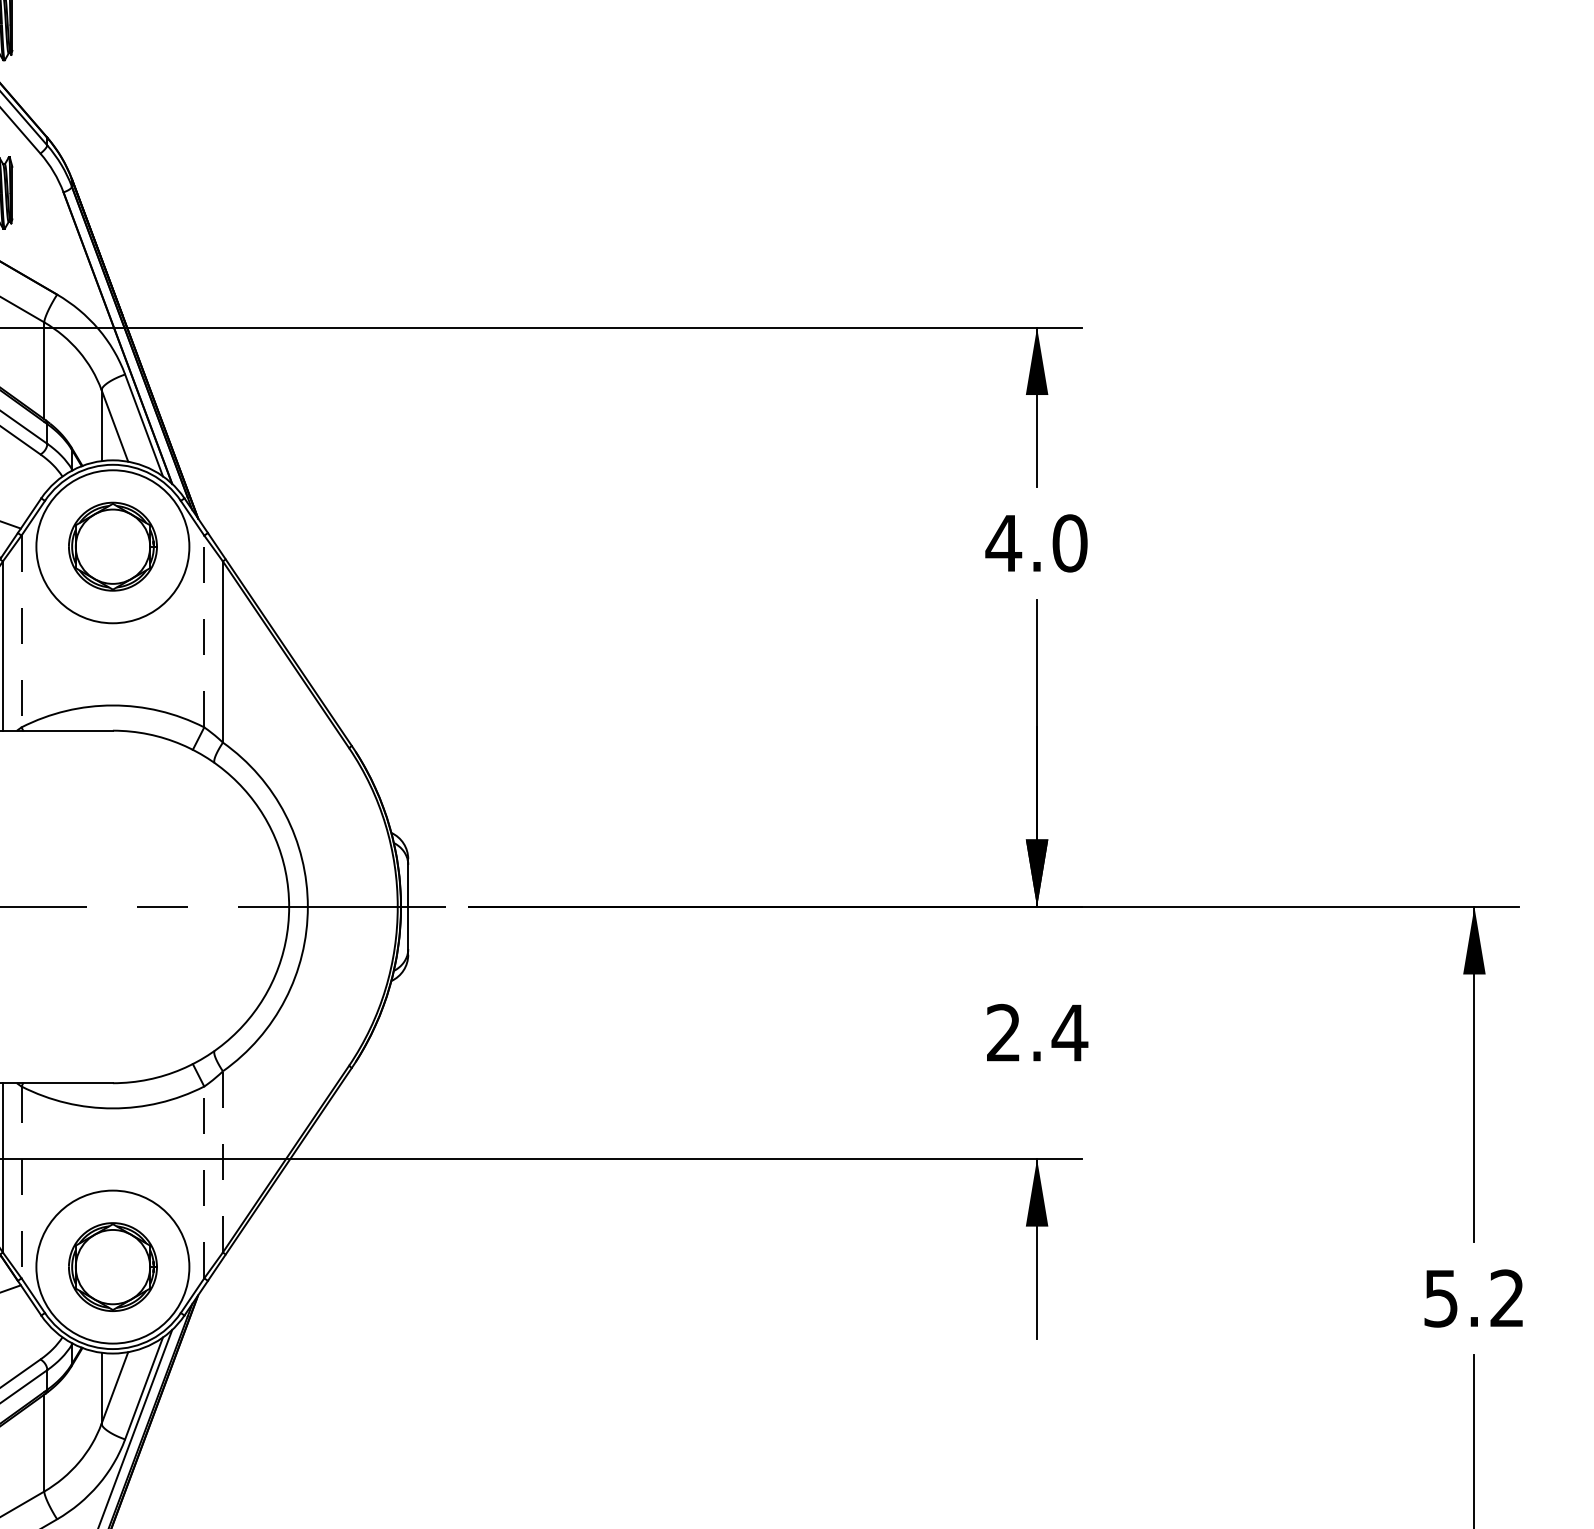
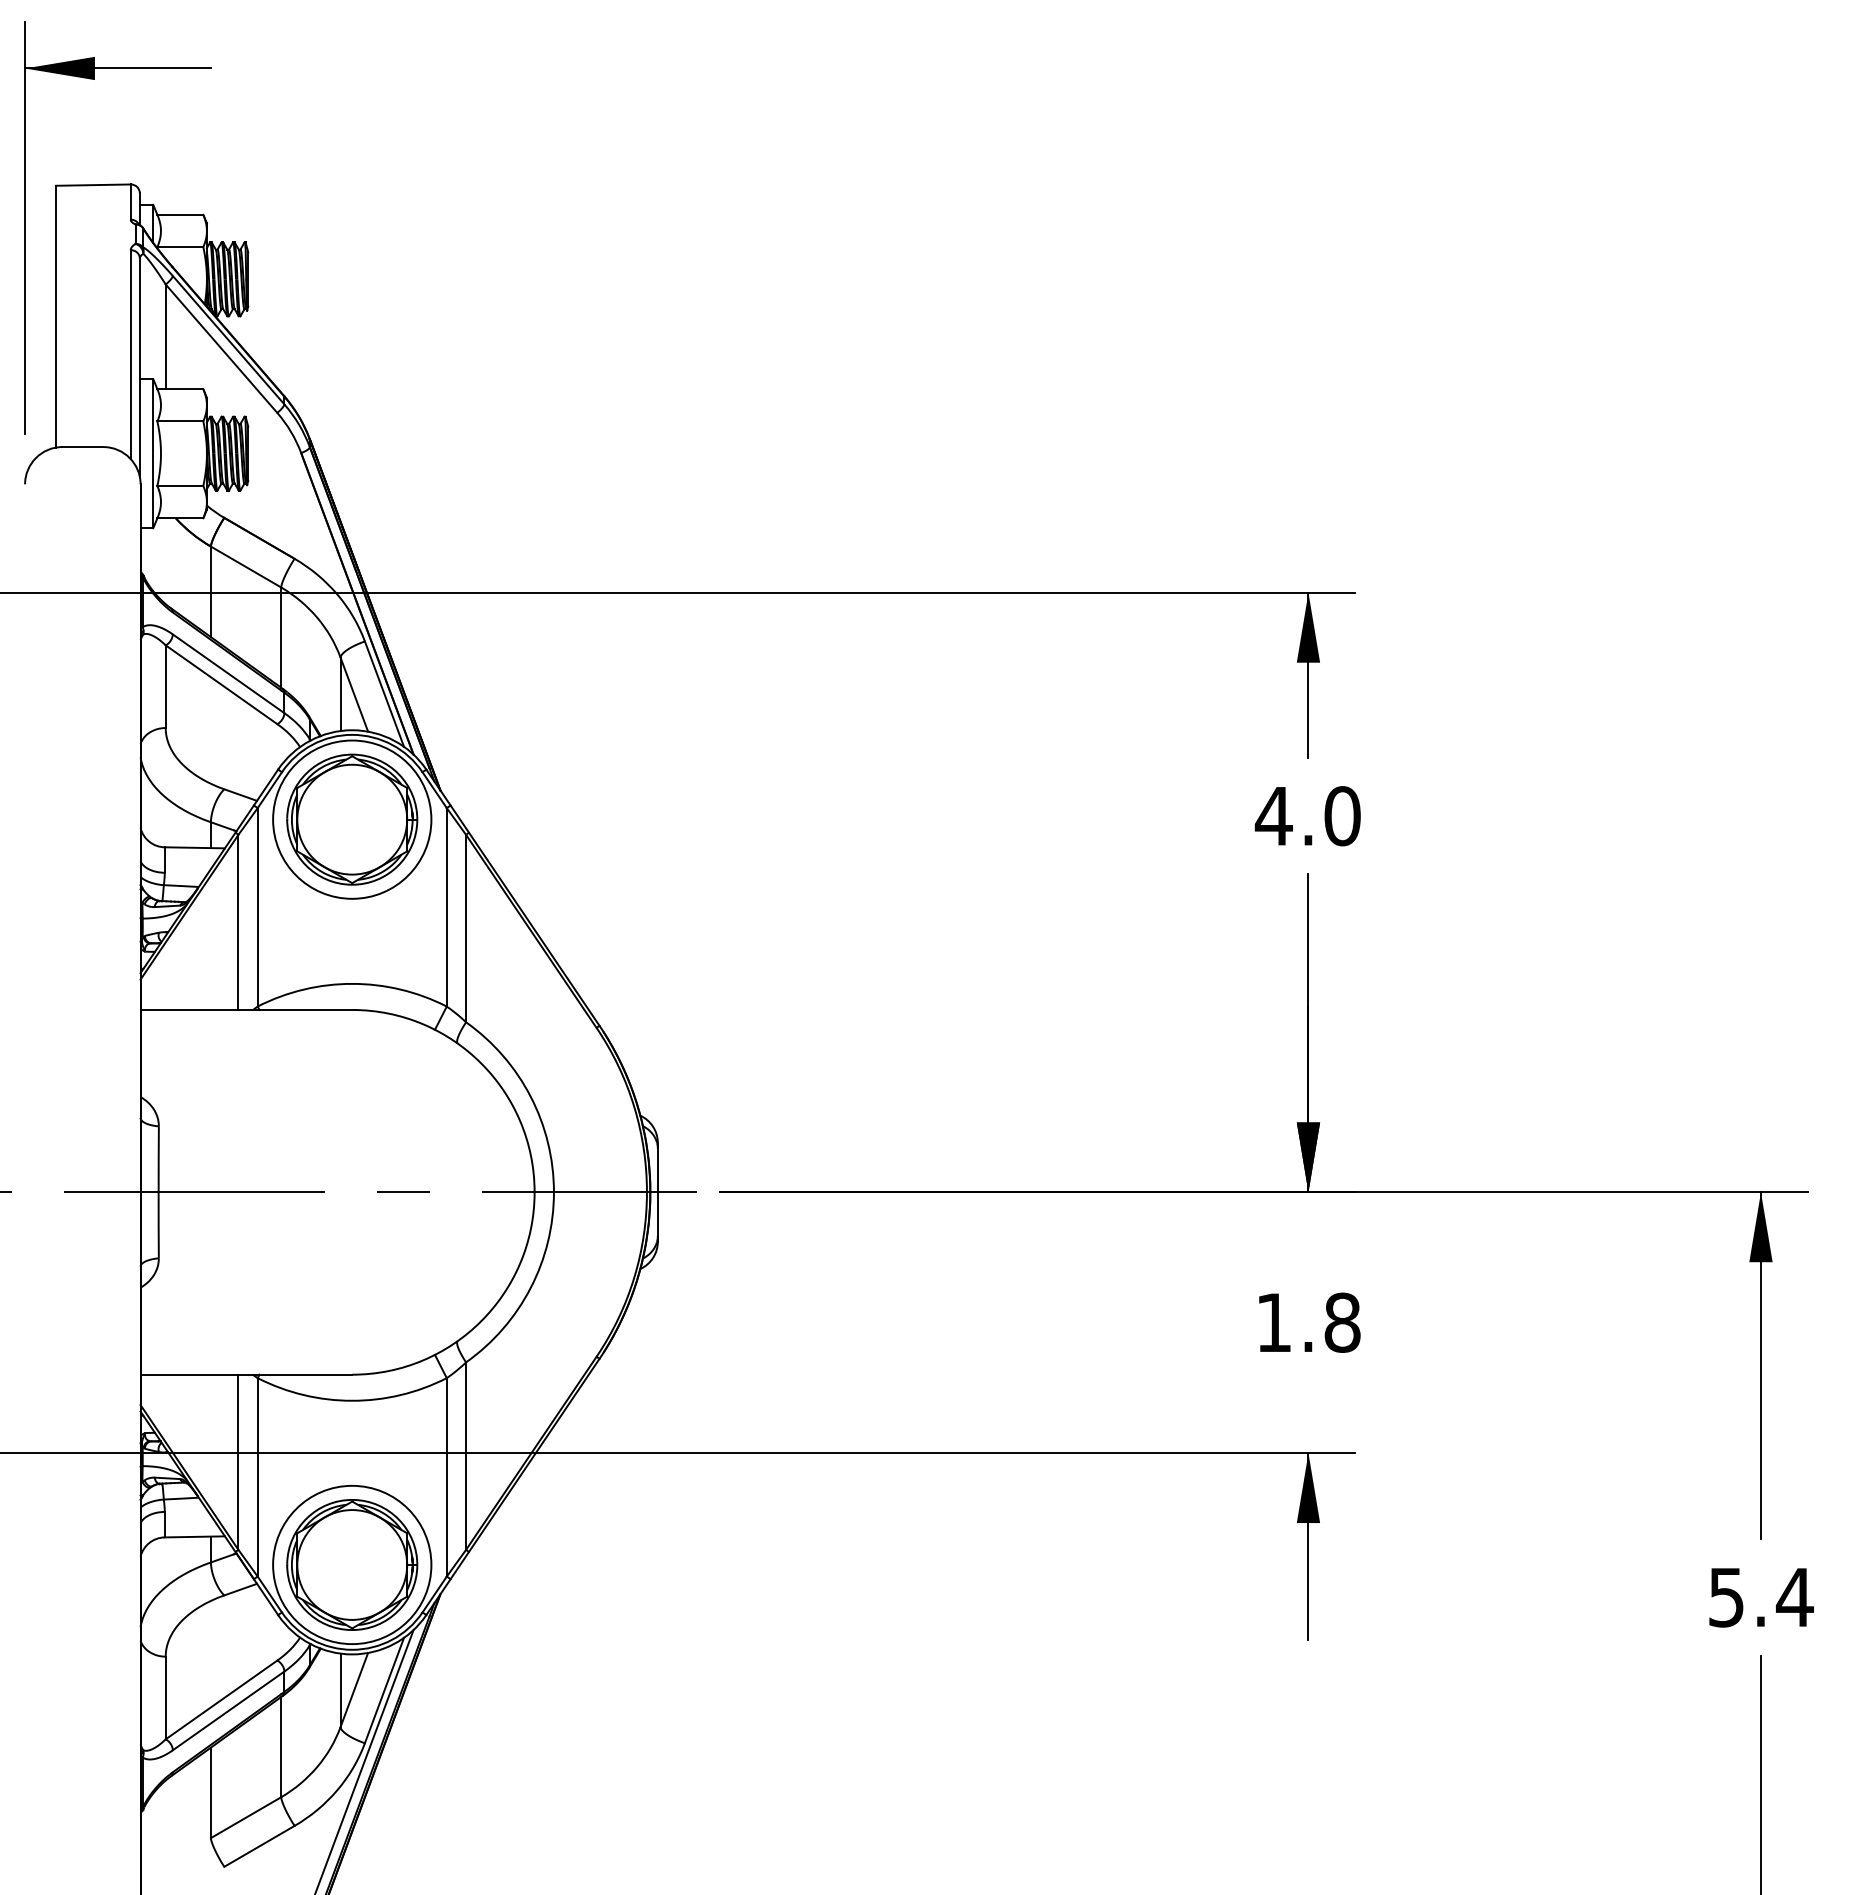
part: (113, 546) -> (352, 819), size x1.43
line: (203, 630) -> (446, 906), dashed -> solid
line: (21, 631) -> (257, 907), dashed -> solid
text: (1037, 1032) -> (1308, 1322), 2.4 -> 1.8
line: (223, 1162) -> (466, 1456), dashed -> solid
line: (203, 1181) -> (446, 1476), dashed -> solid
line: (21, 1182) -> (257, 1477), dashed -> solid
part: (113, 1266) -> (352, 1564), size x1.43
text: (1506, 1297) -> (1794, 1596), 5.2 -> 5.4

